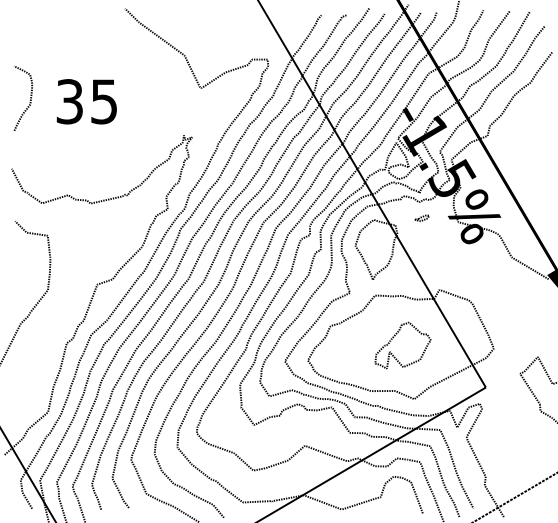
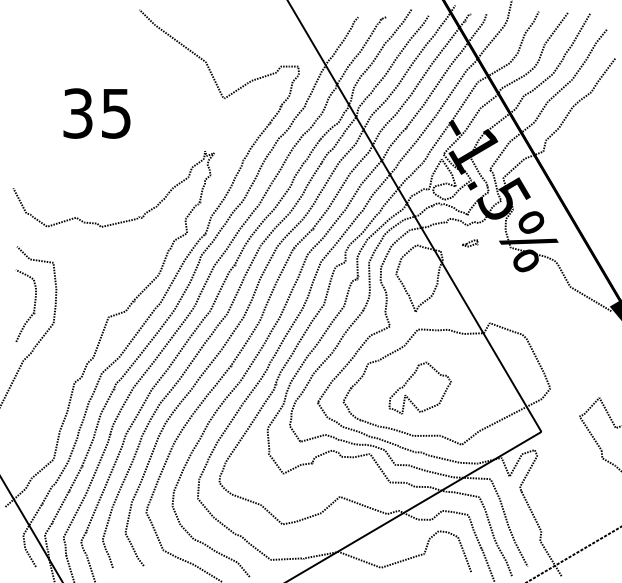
curve: (29, 99) -> (33, 307), moved
part: (394, 337) -> (410, 379), moved

